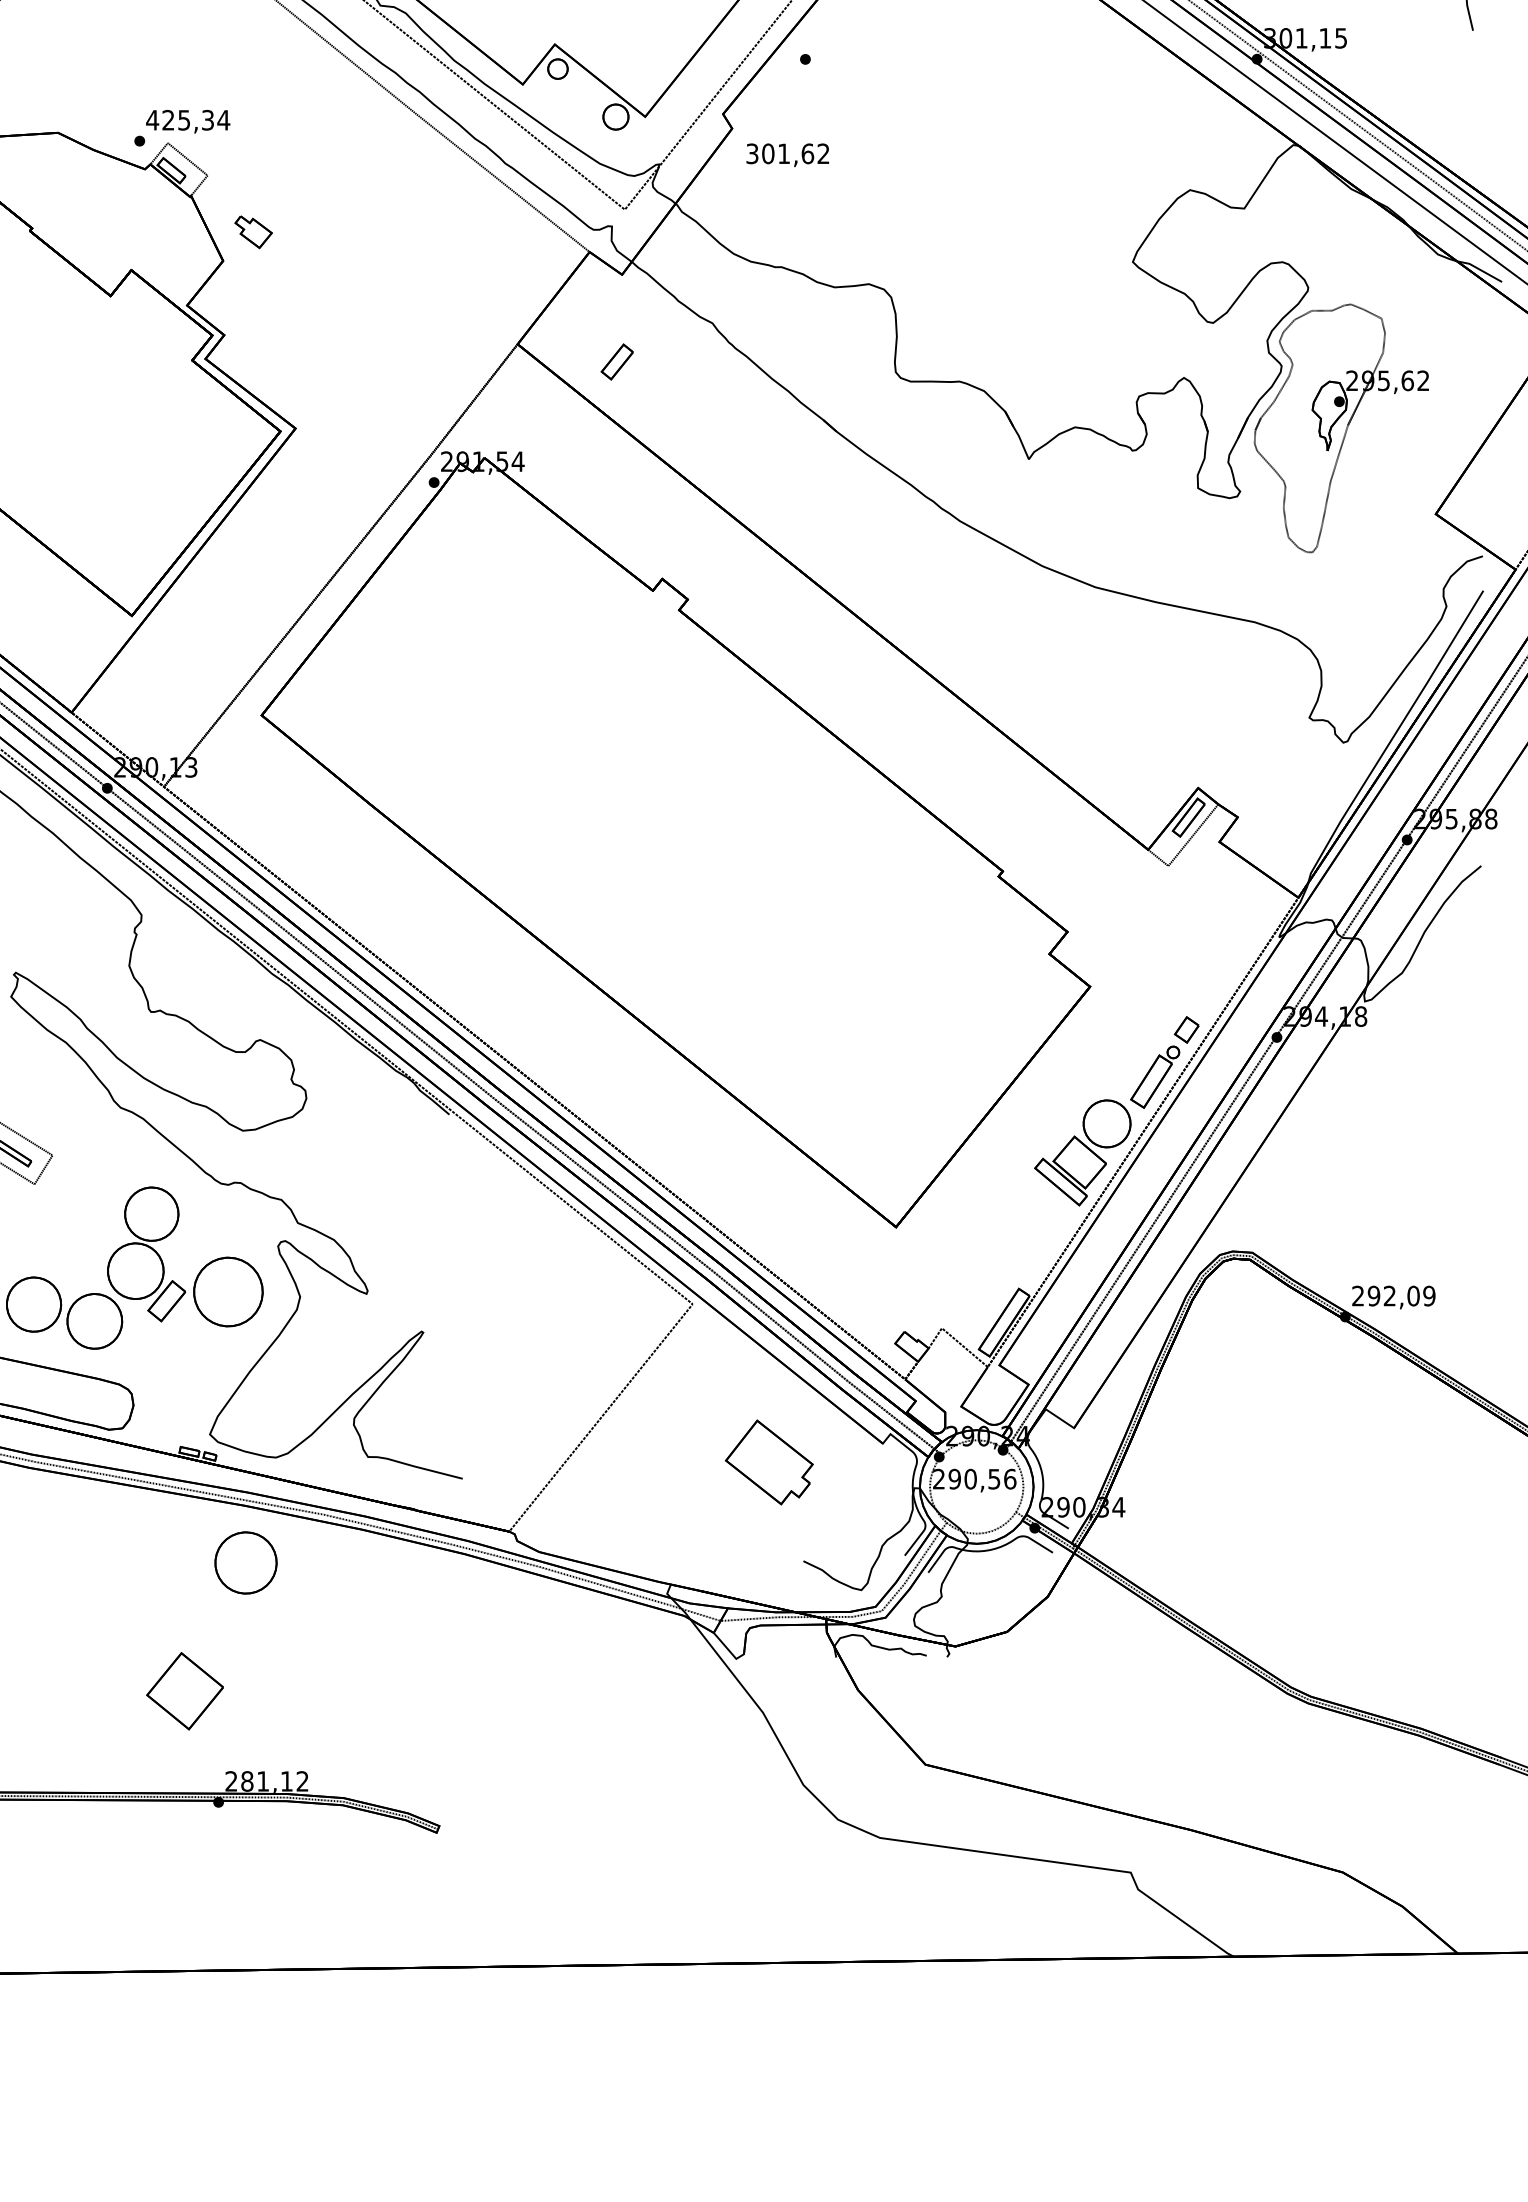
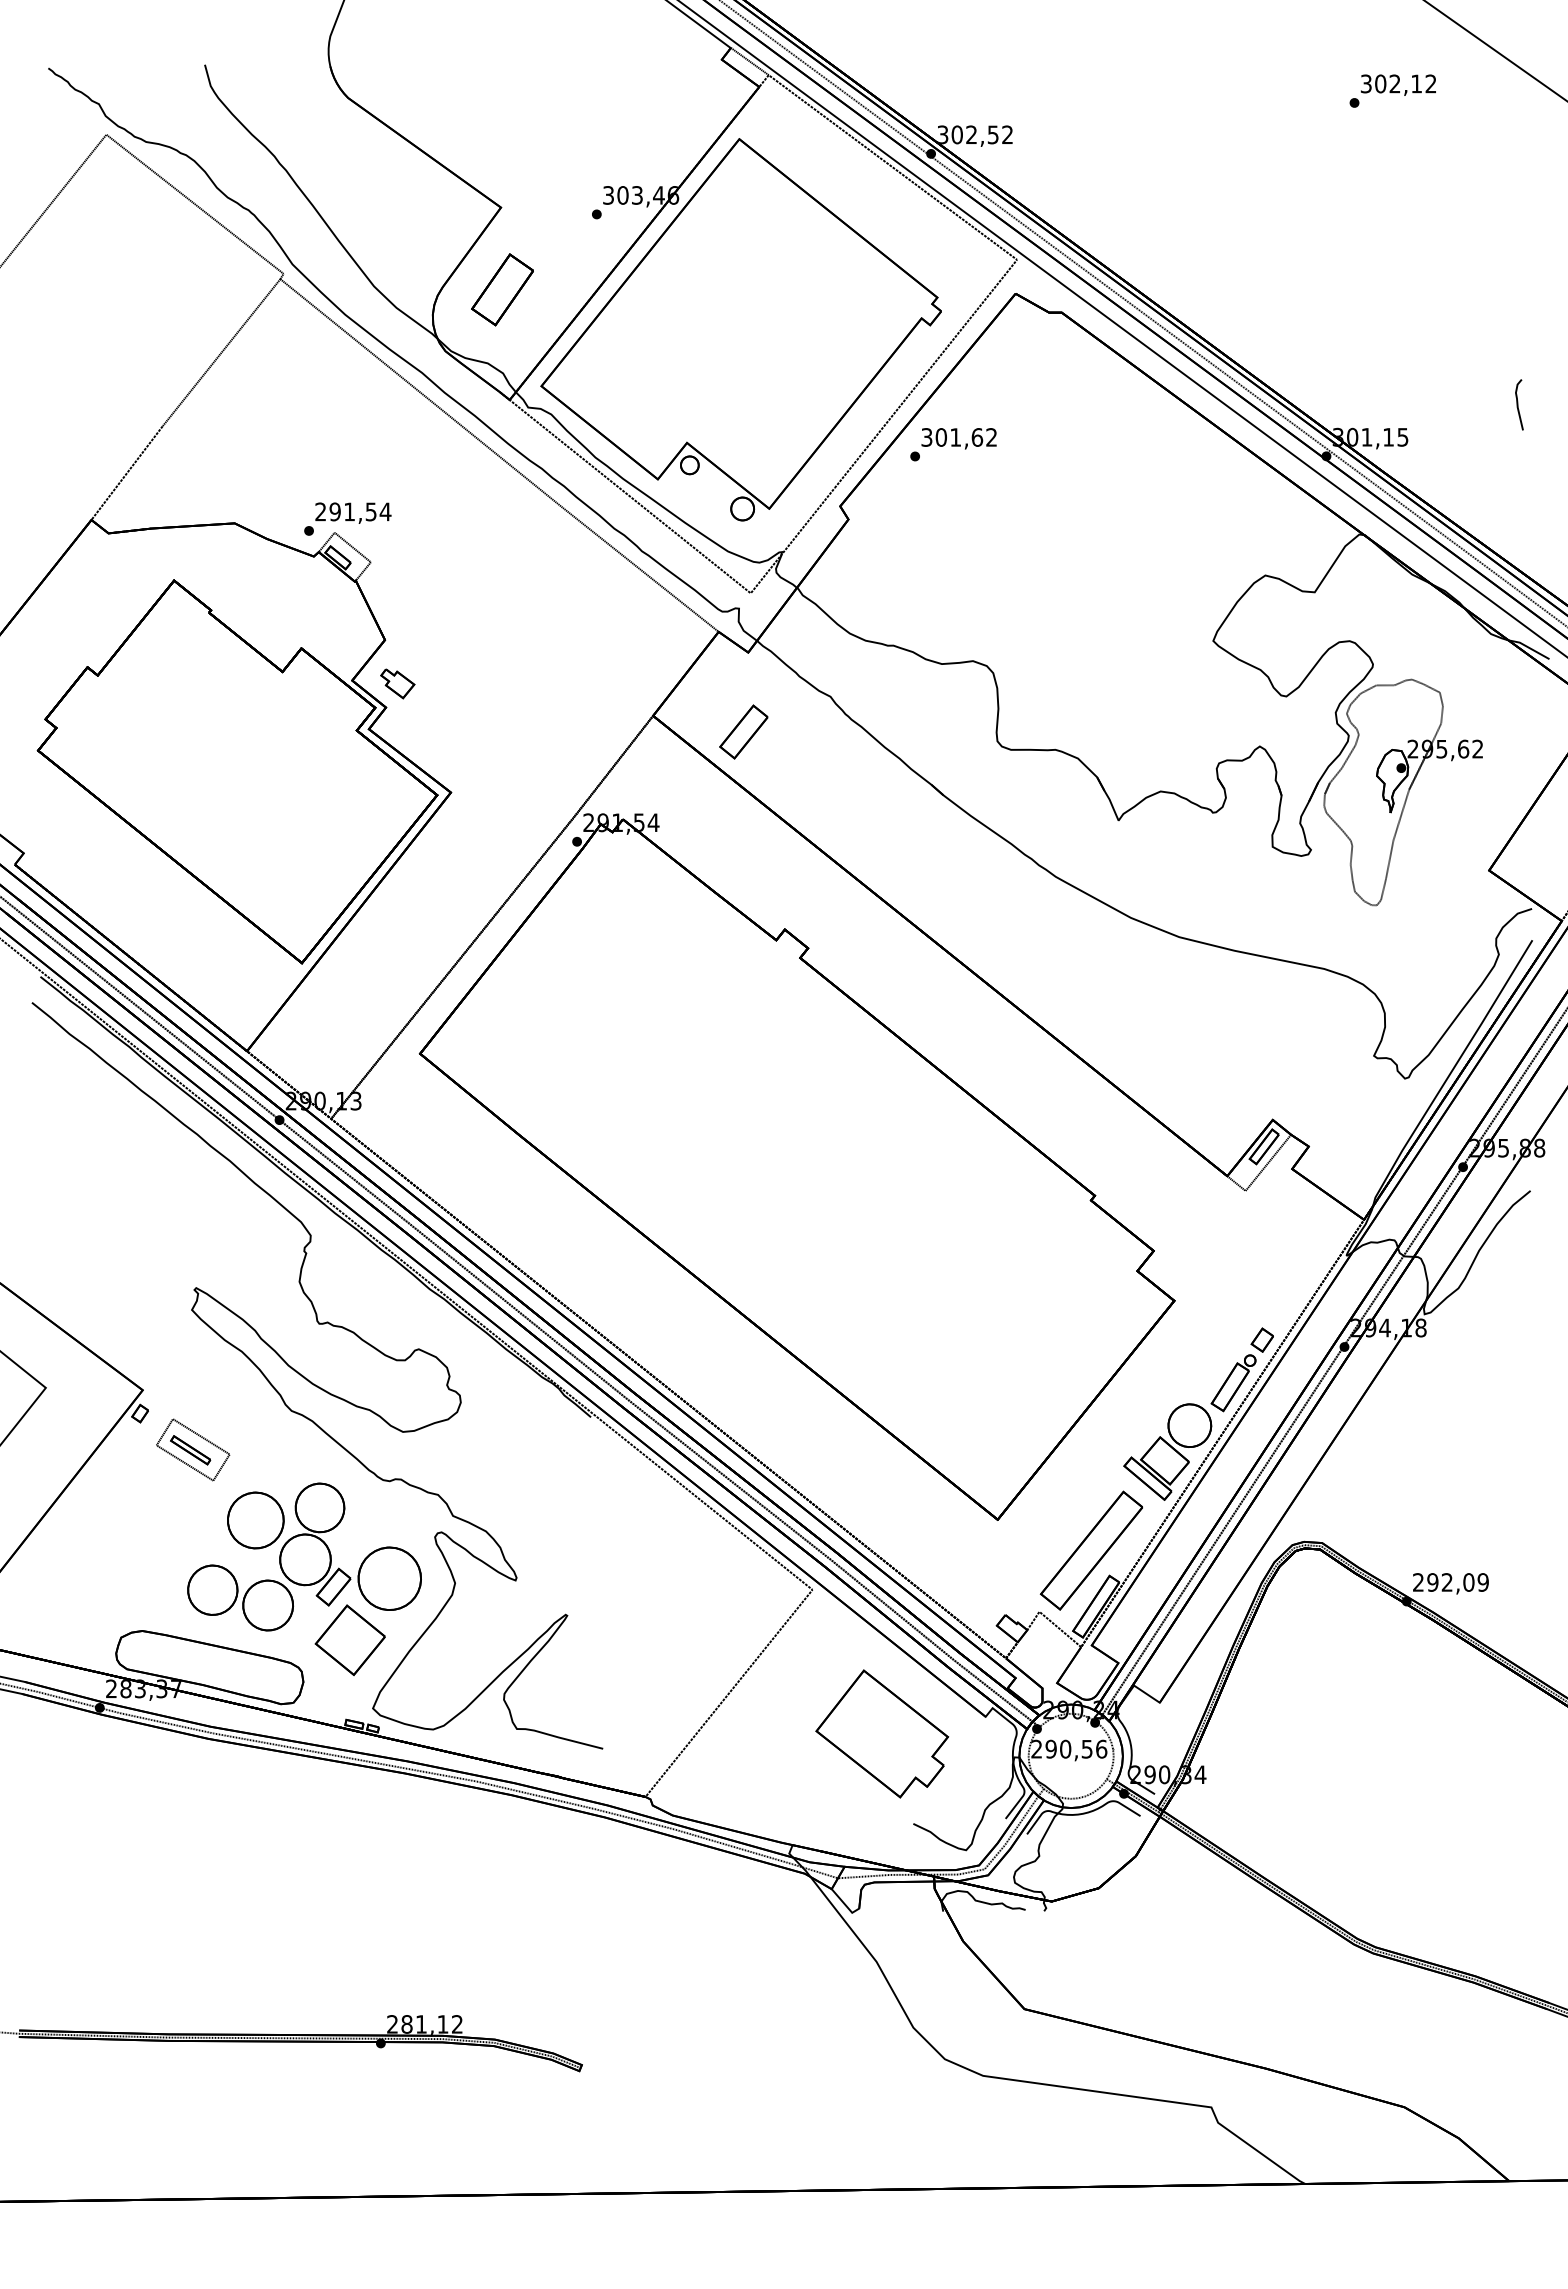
text: (179, 119) -> (345, 511), 425,34 -> 291,54
text: (787, 154) -> (958, 438), moved
part: (253, 231) -> (397, 683), moved
part: (616, 361) -> (743, 731), size x1.67
part: (999, 1260) -> (1091, 1550), added
part: (769, 1461) -> (882, 1733), size x1.67
part: (245, 1562) -> (255, 1520), moved
part: (184, 1690) -> (349, 1639), moved

